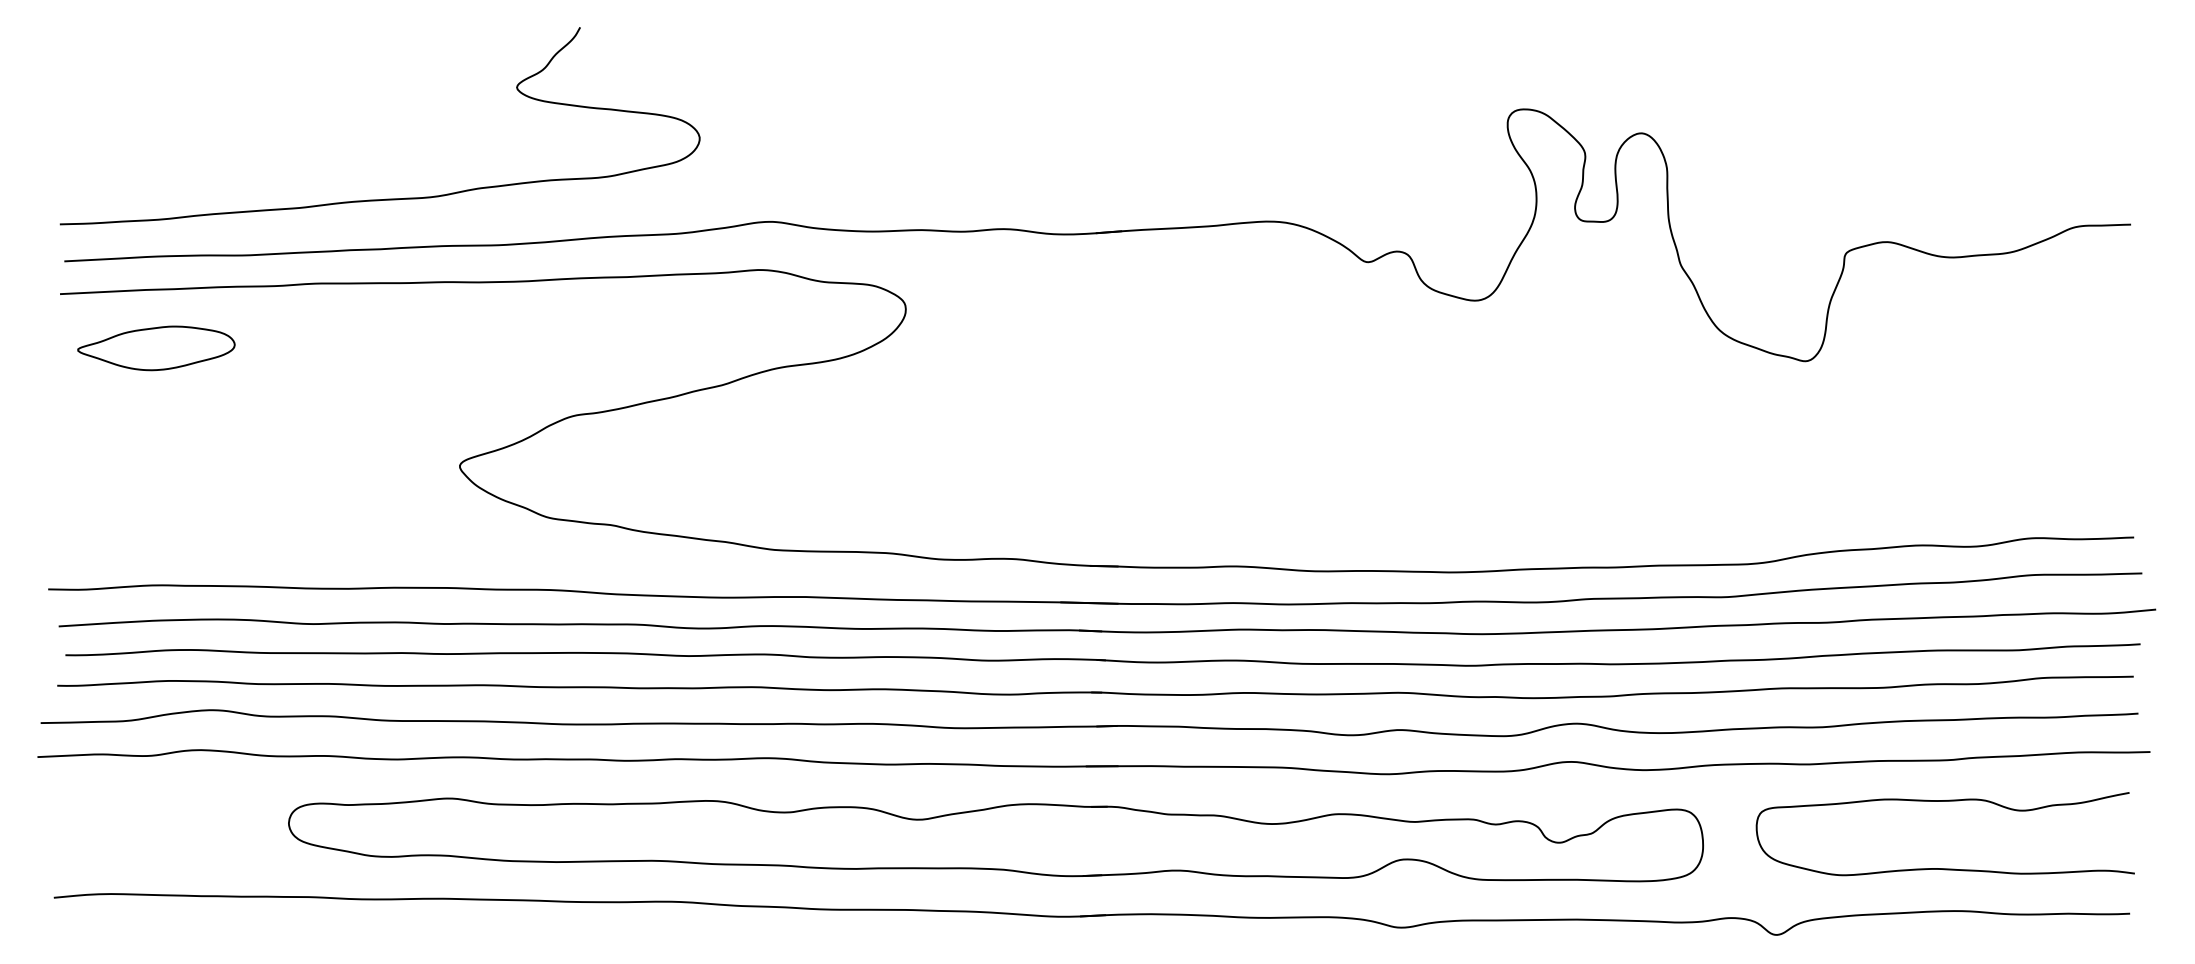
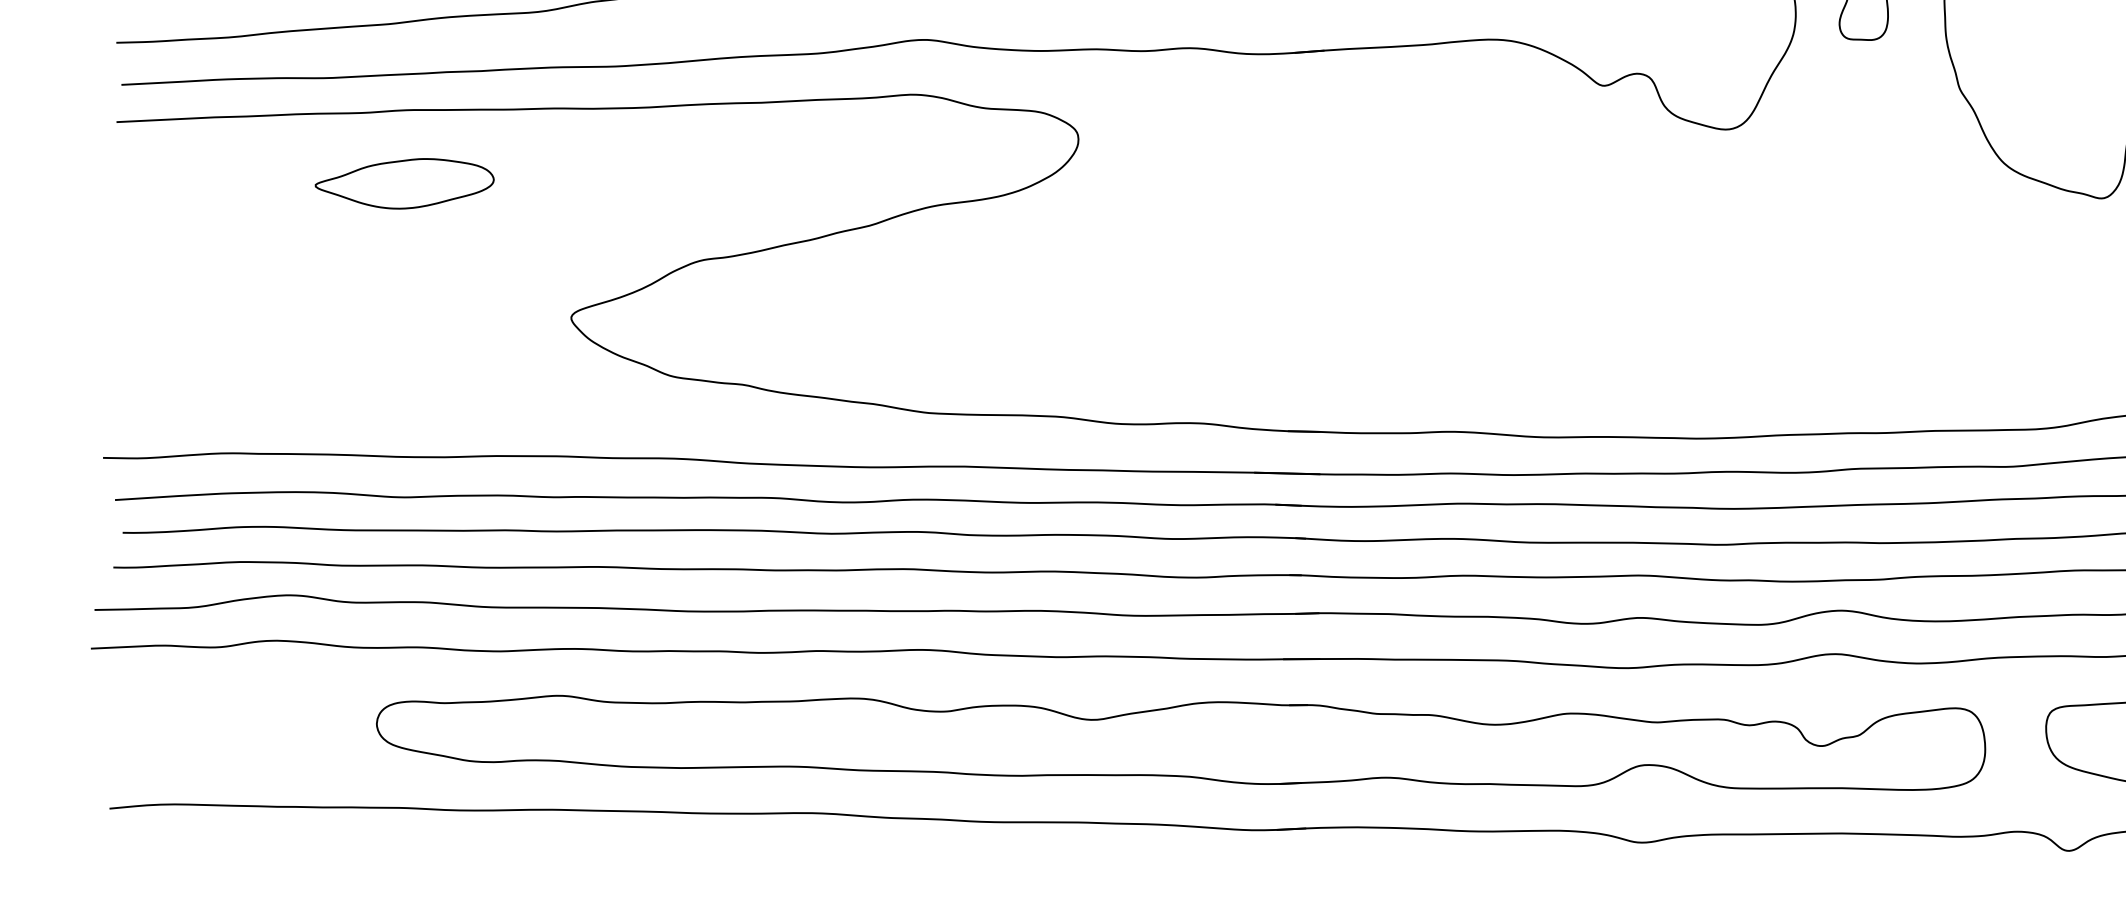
part: (156, 348) -> (404, 183), moved

